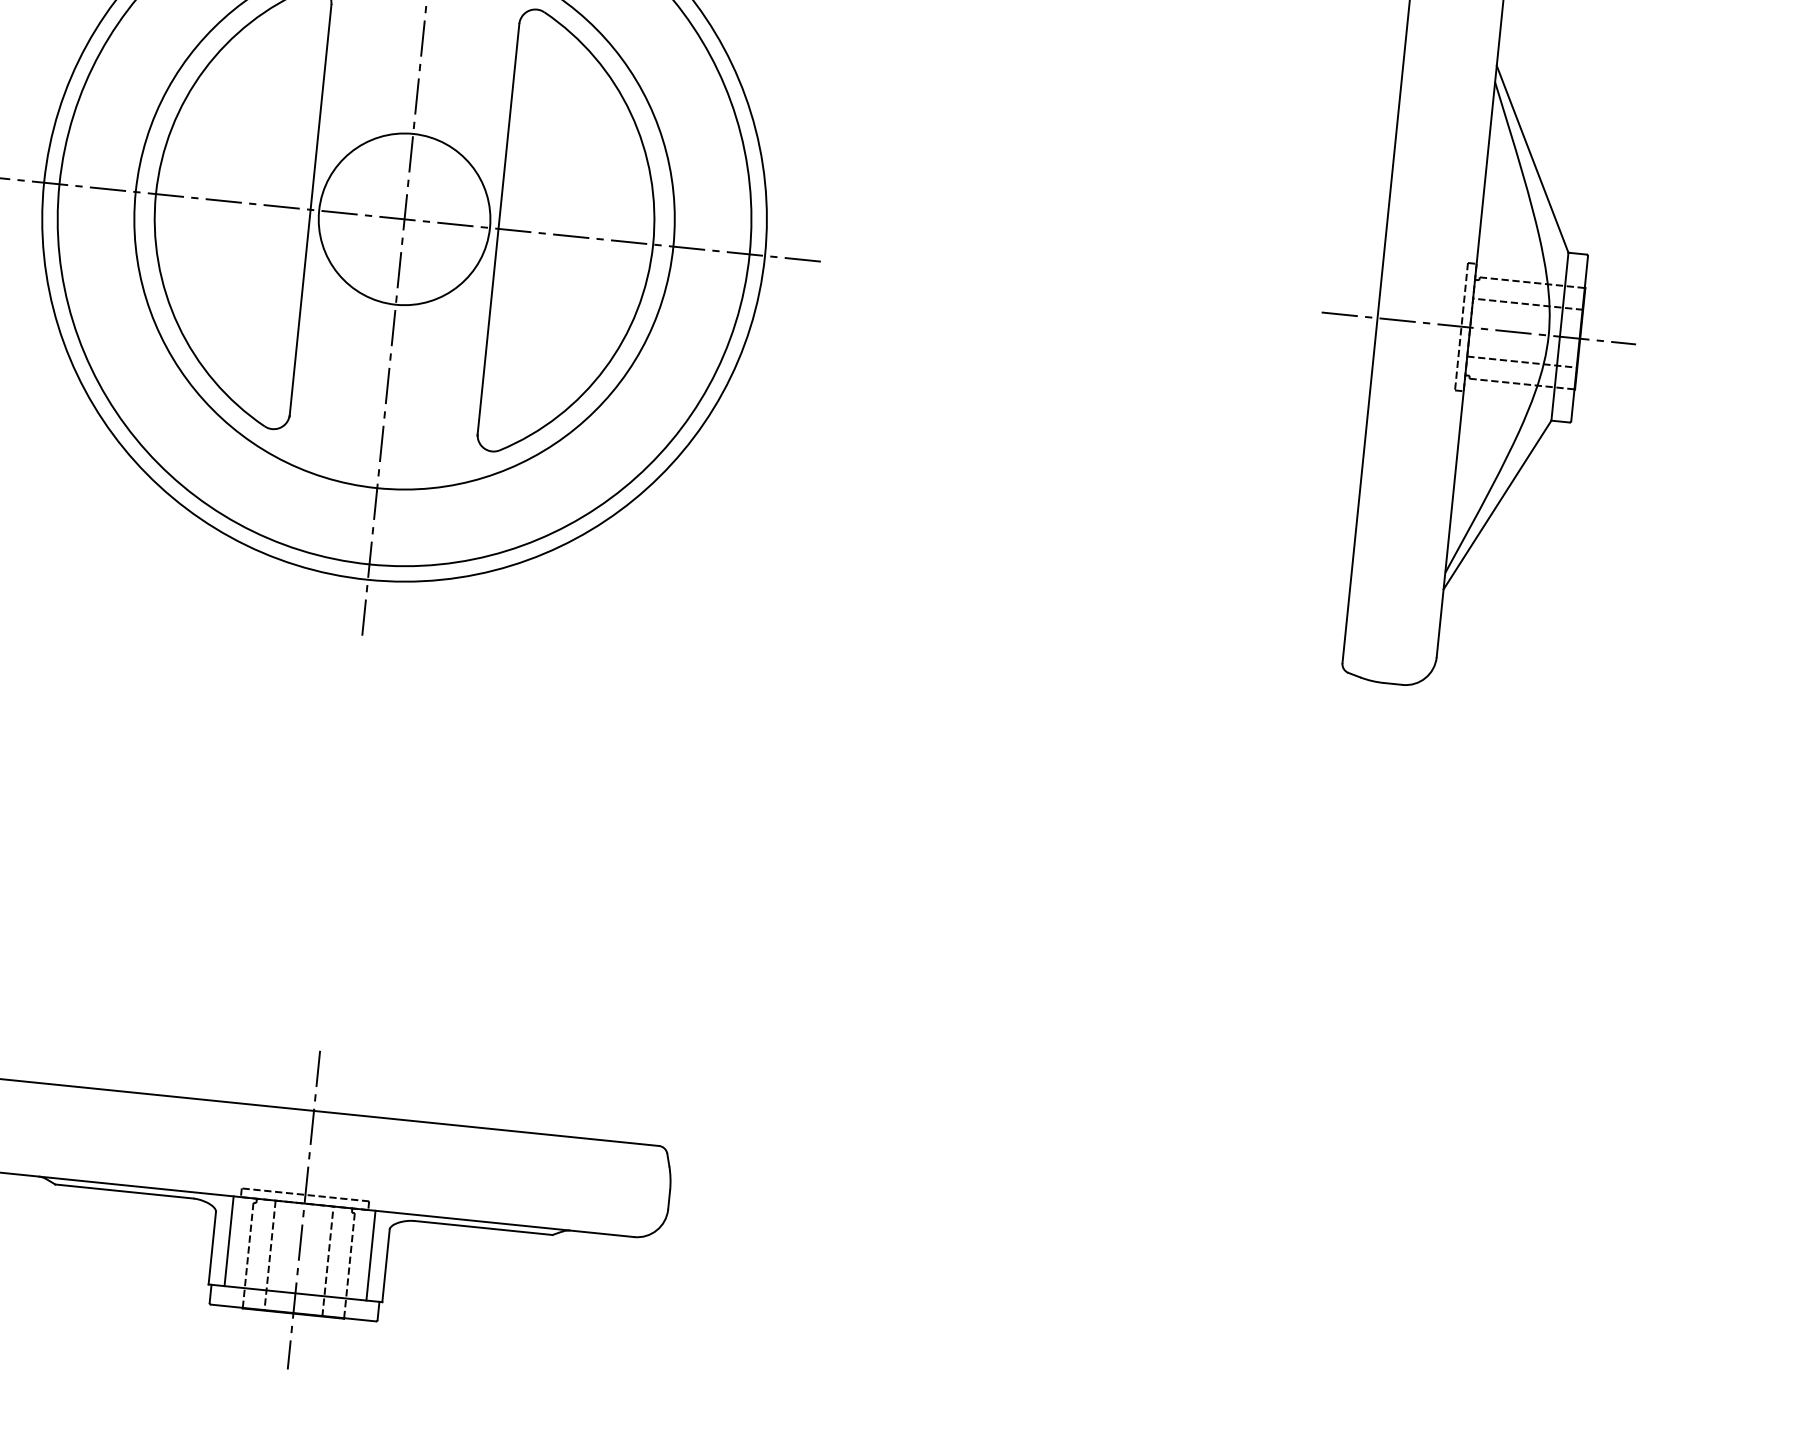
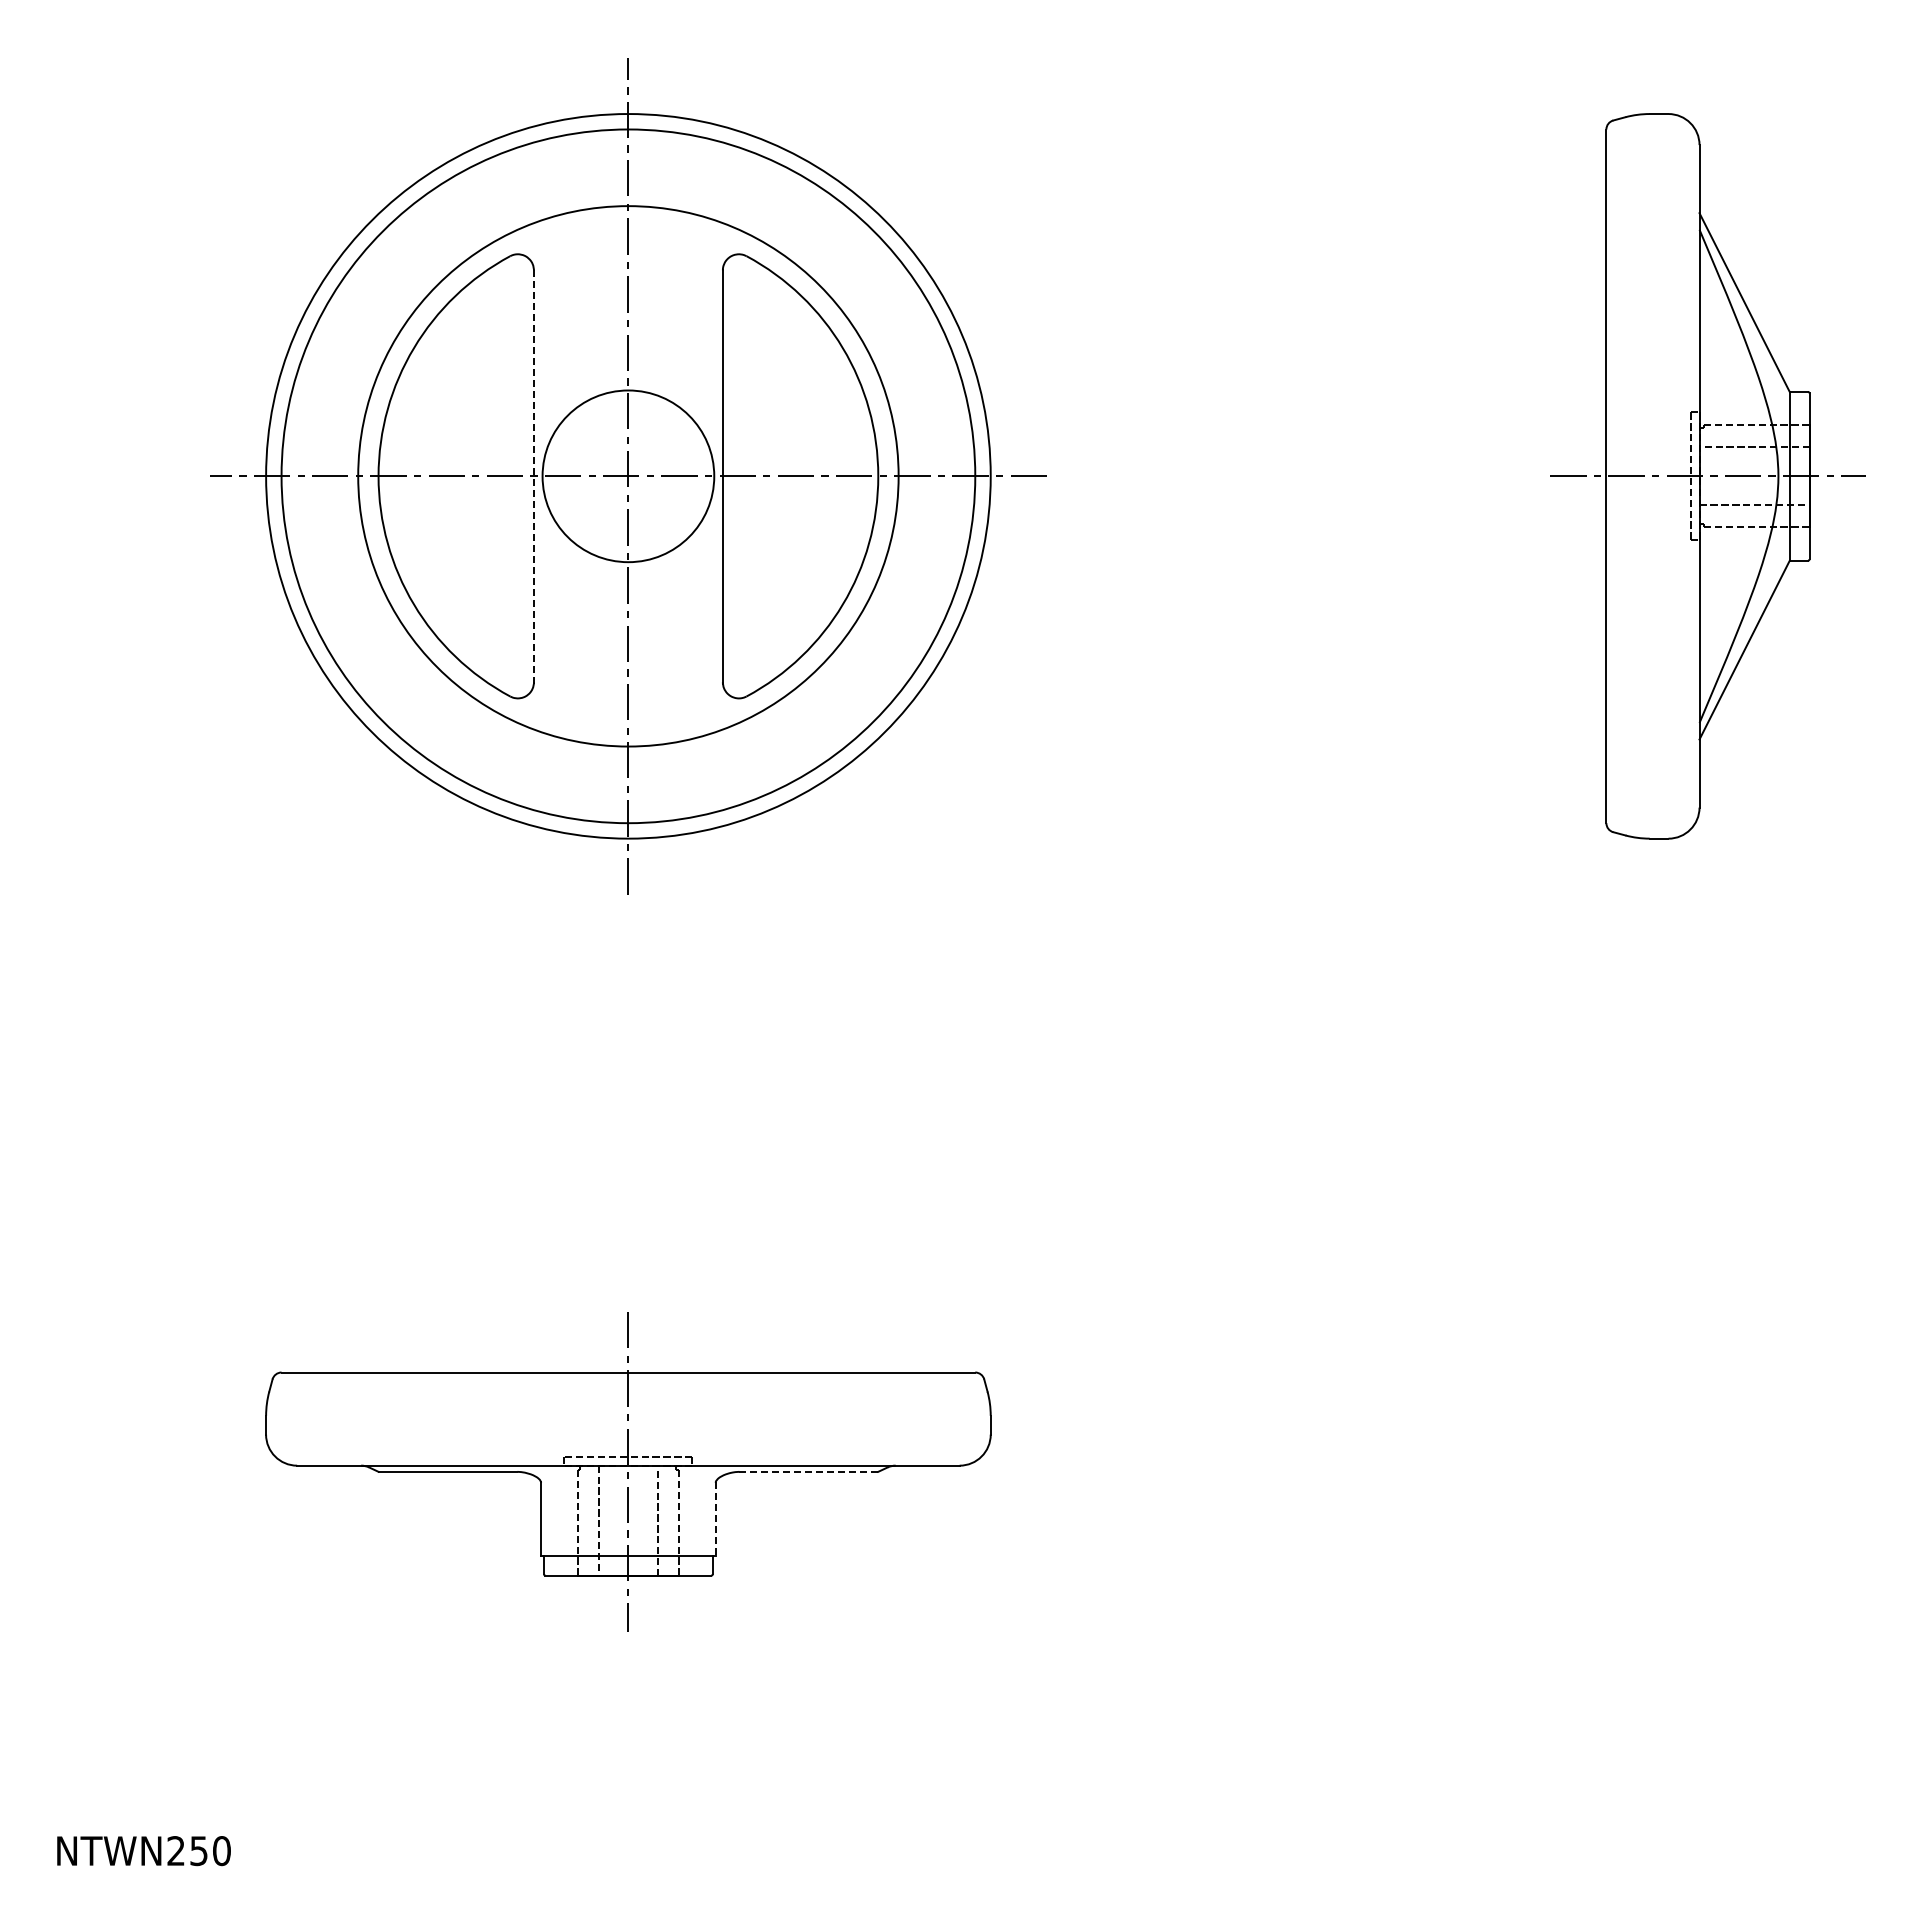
line: (310, 210) -> (533, 477), solid -> dashed
line: (484, 1227) -> (809, 1471), solid -> dashed
line: (229, 1241) -> (557, 1510), removed
line: (370, 1255) -> (699, 1510), removed
line: (385, 1265) -> (715, 1519), solid -> dashed

